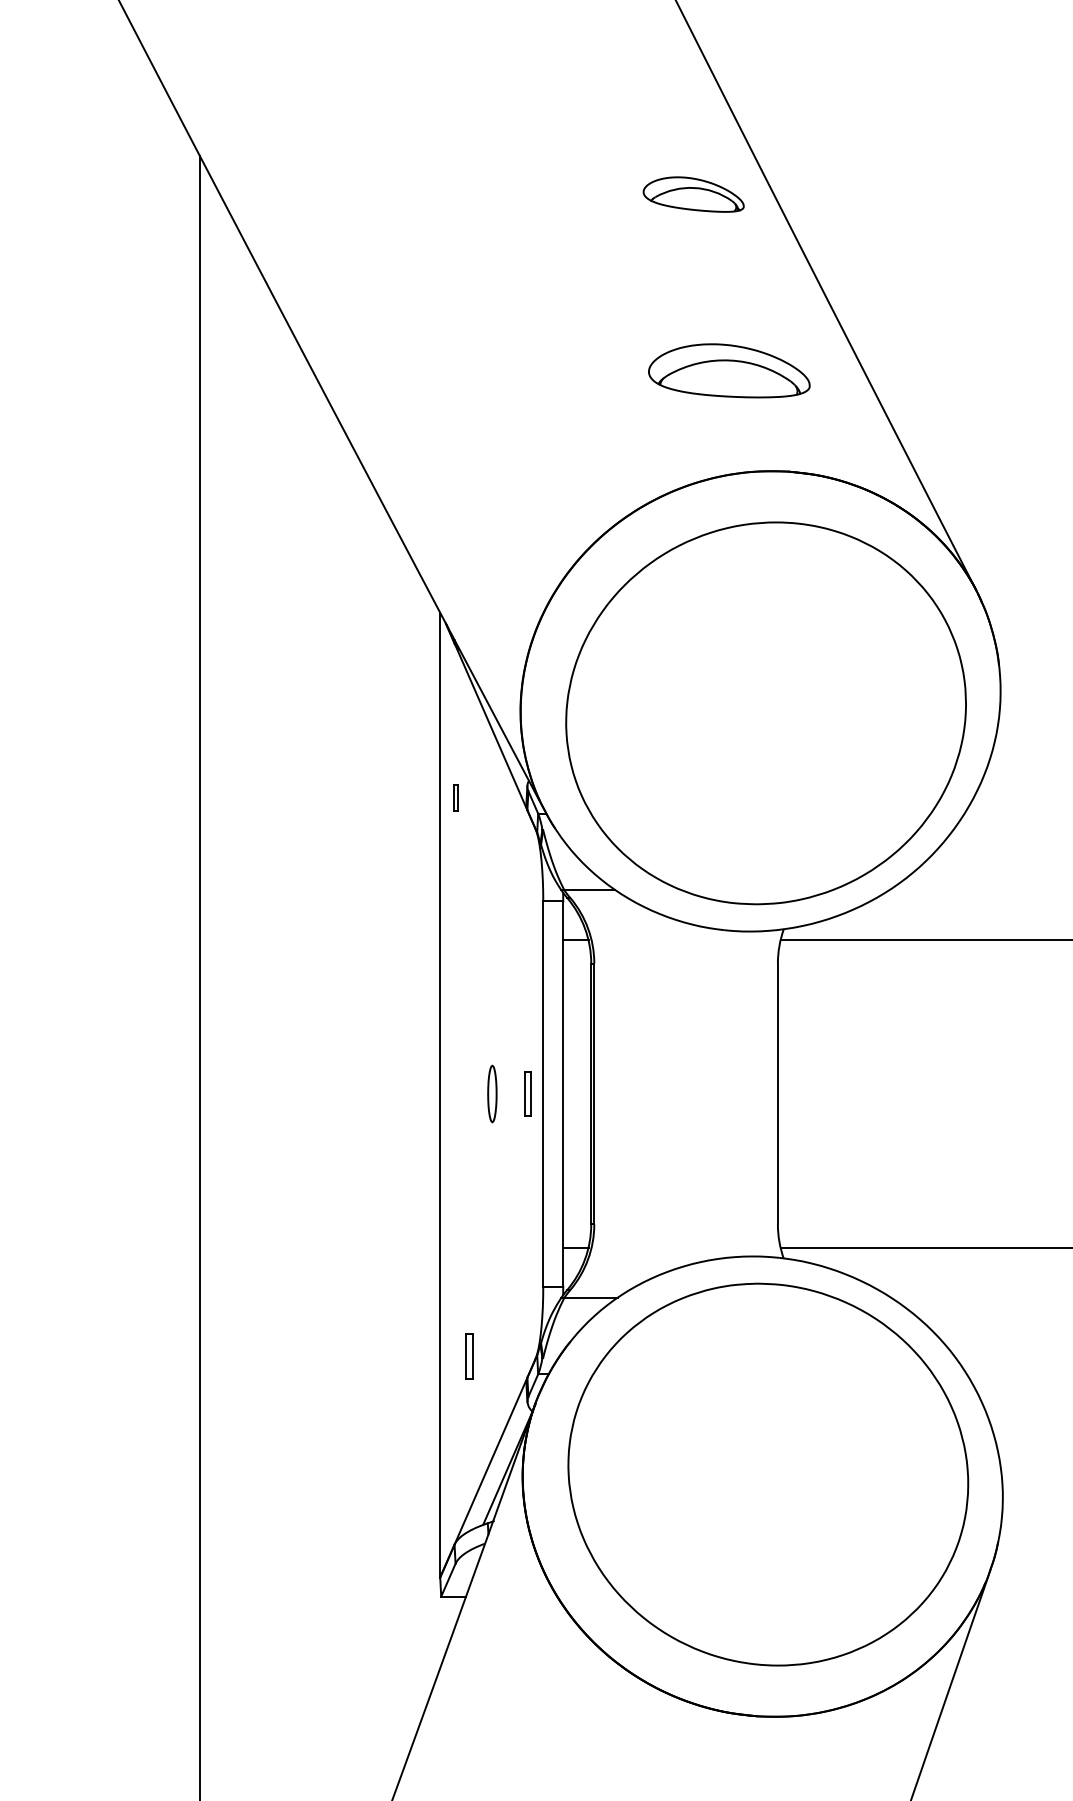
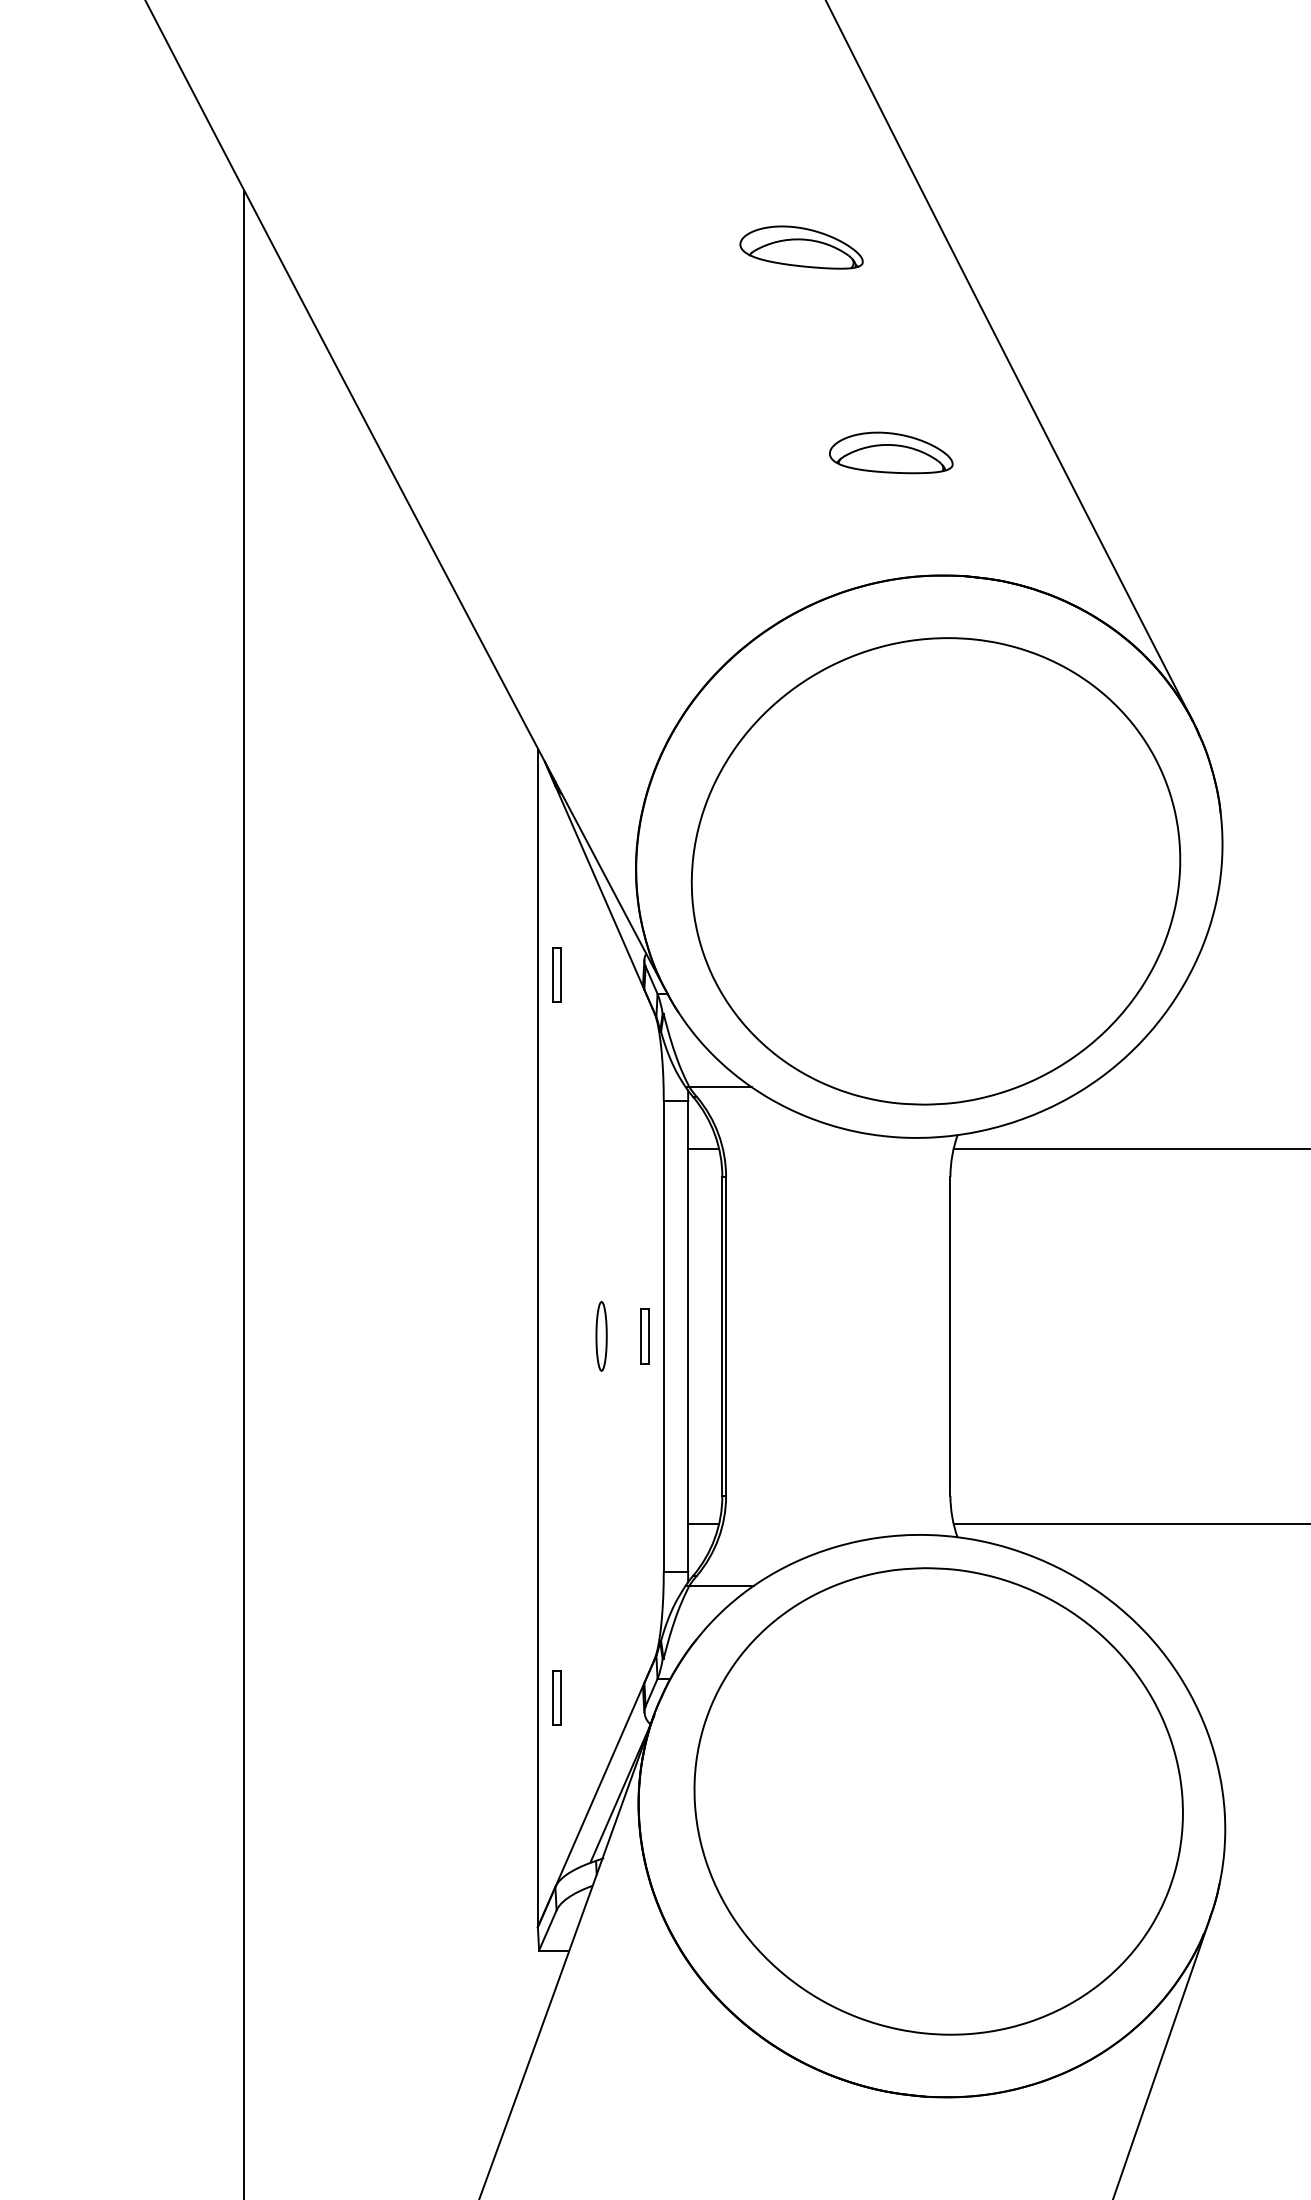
part: (693, 194) -> (801, 247), moved
part: (729, 370) -> (891, 452), size x0.62
part: (455, 797) -> (556, 974), size x1.67
part: (469, 1355) -> (556, 1697), moved

